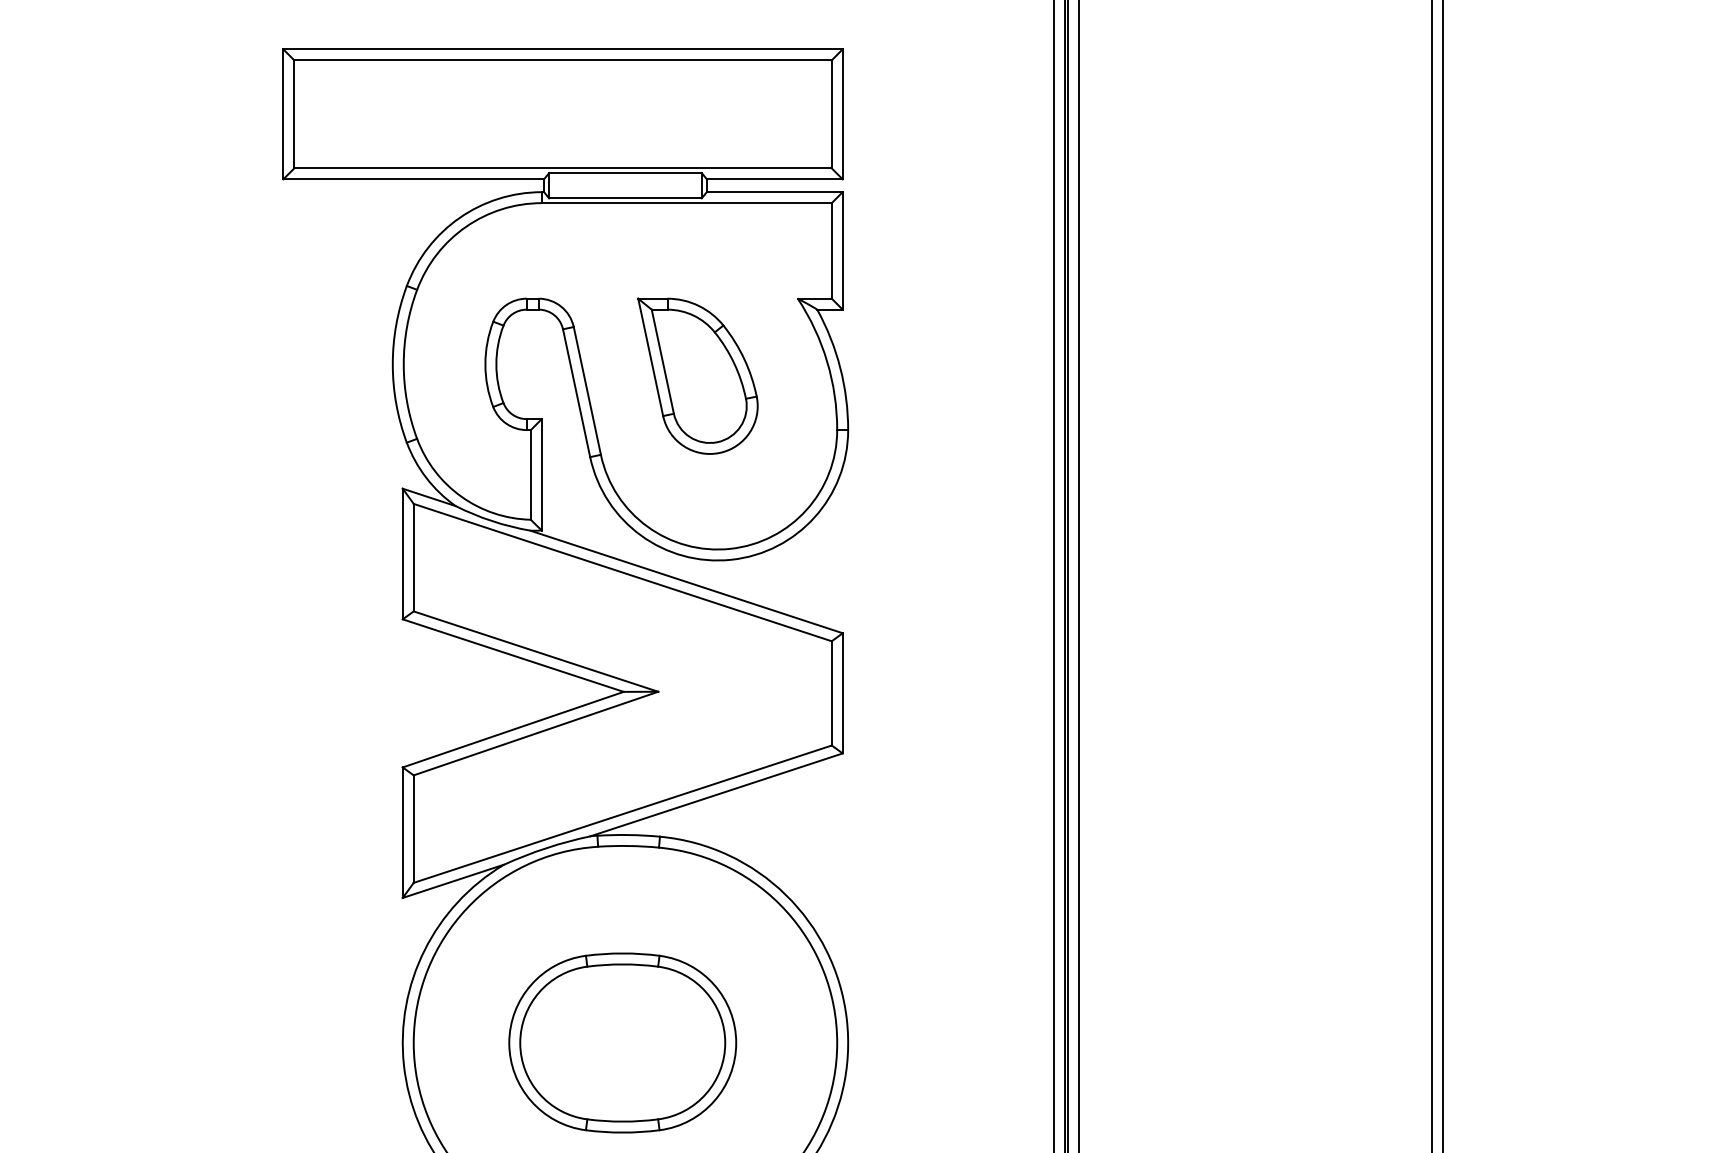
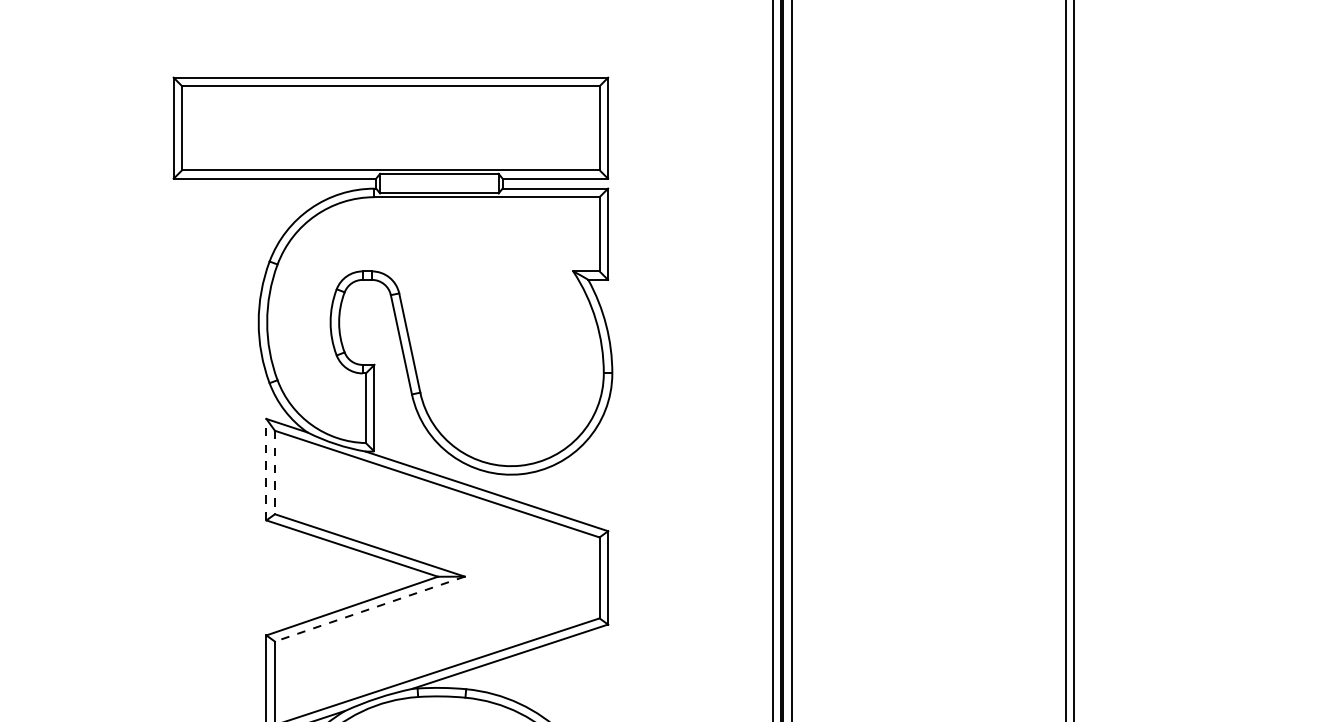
part: (697, 375) -> (495, 331), removed
line: (402, 553) -> (266, 469), solid -> dashed
line: (413, 557) -> (274, 472), solid -> dashed
line: (535, 733) -> (369, 609), solid -> dashed

